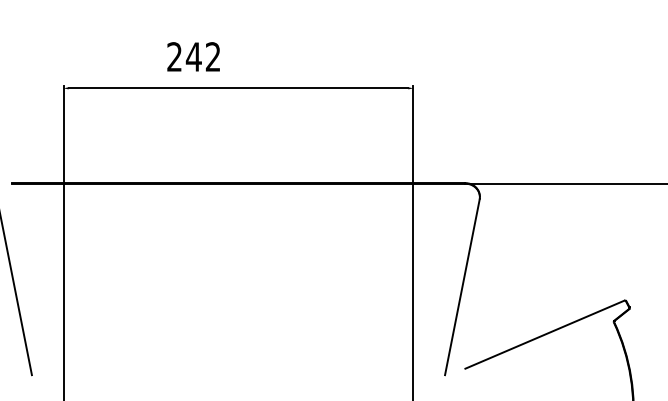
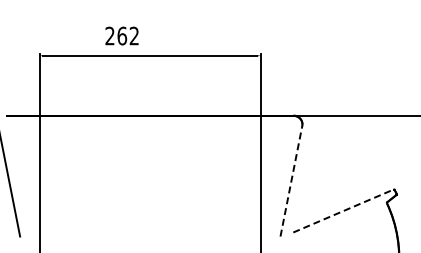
text: (194, 56) -> (122, 35), 242 -> 262
line: (462, 286) -> (291, 180), solid -> dashed
line: (545, 333) -> (343, 210), solid -> dashed

